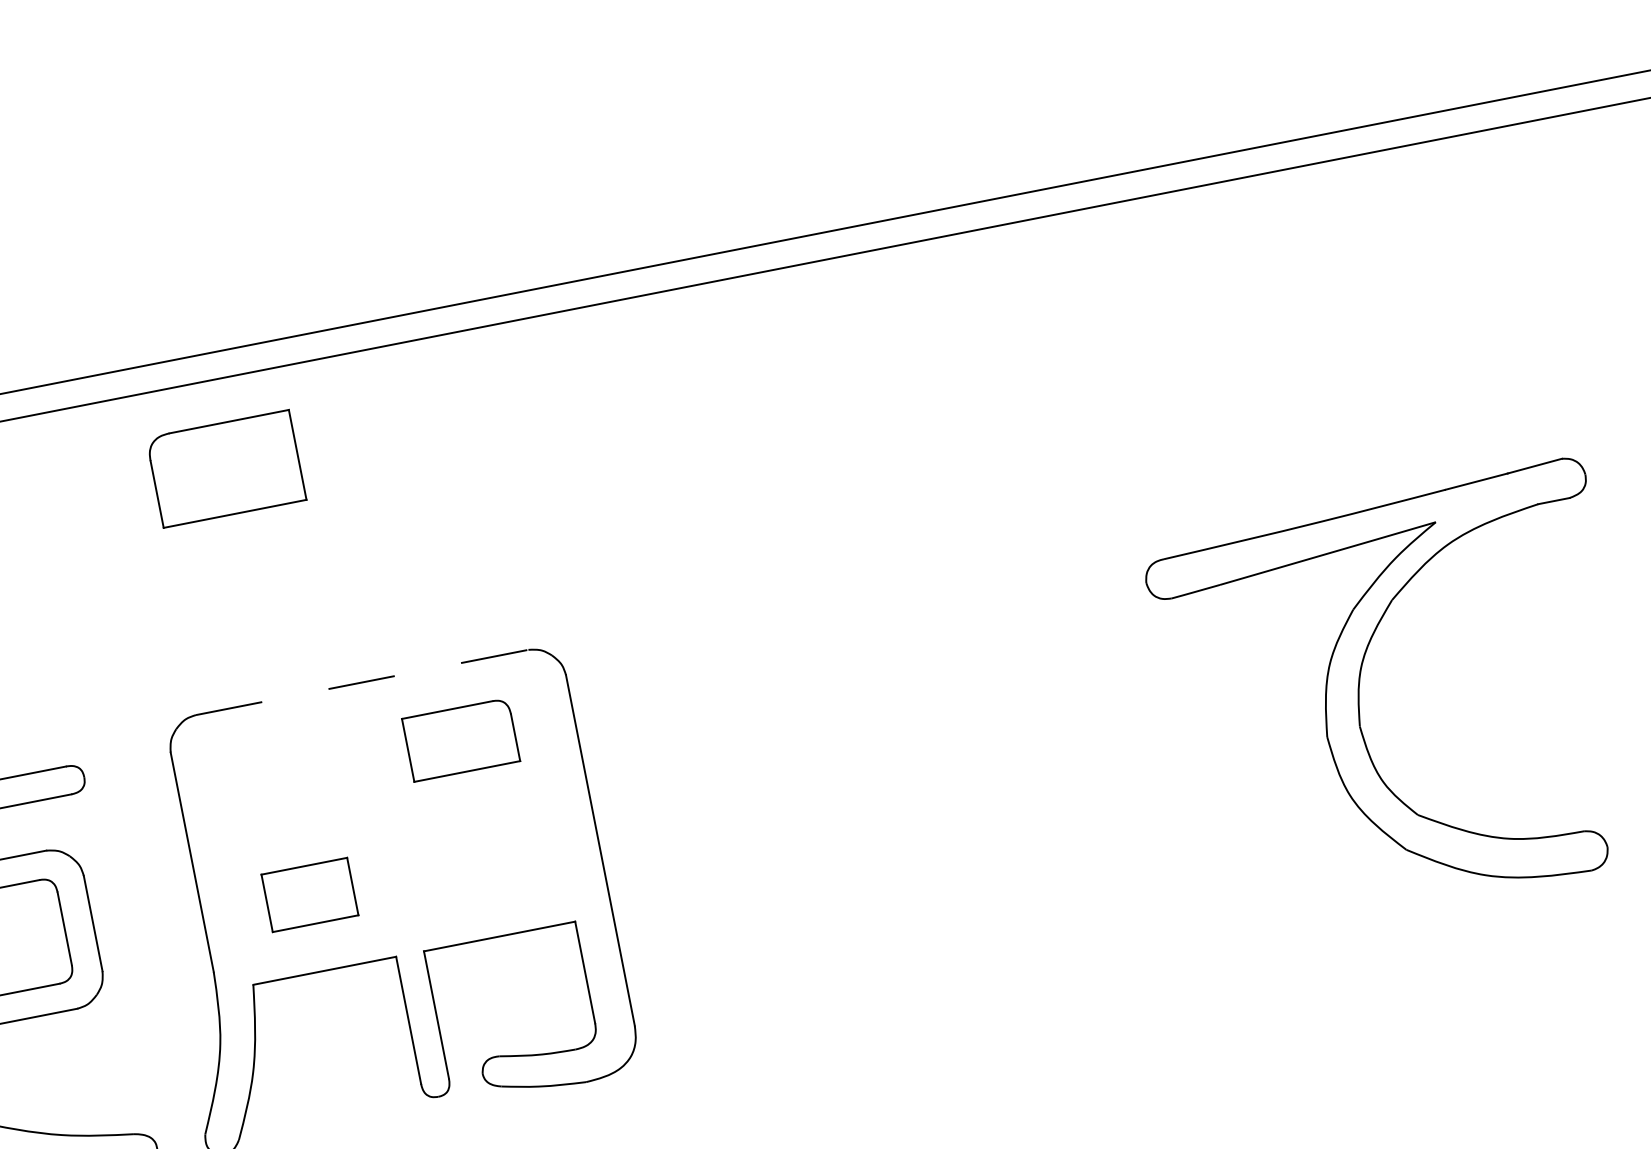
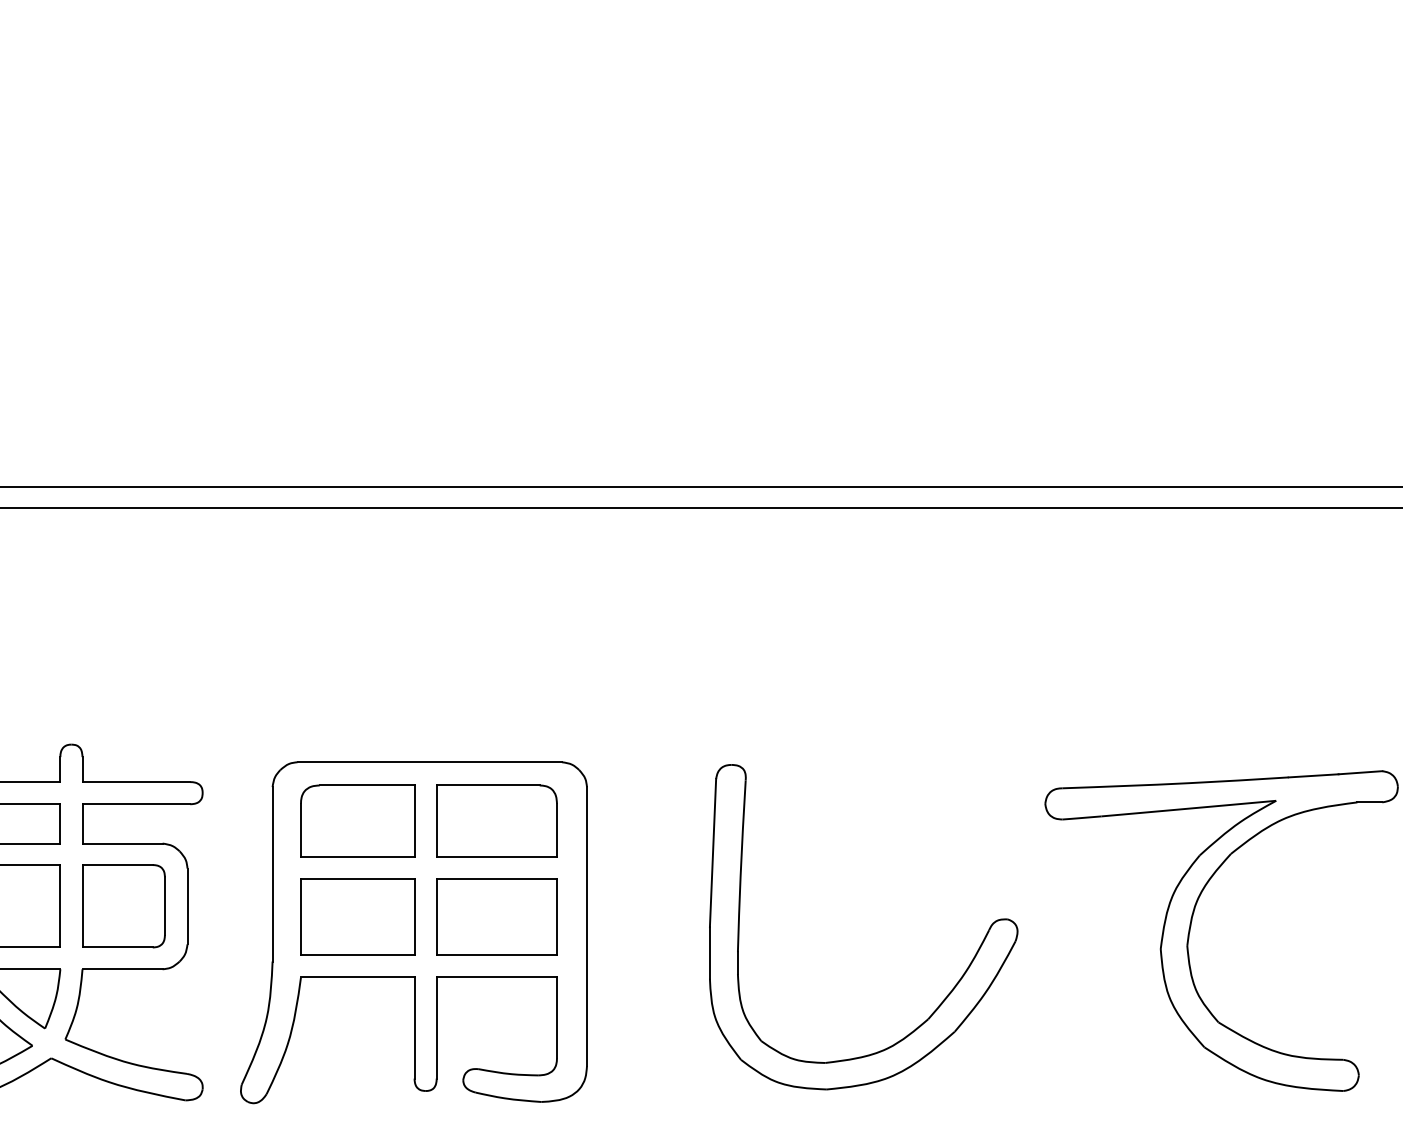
part: (225, 468) -> (357, 820), moved
line: (363, 682) -> (430, 762), dashed -> solid
part: (460, 739) -> (496, 820), size x1.43
part: (1070, 846) -> (947, 994), added
part: (484, 859) -> (496, 916), added
part: (309, 894) -> (357, 916), size x1.67

